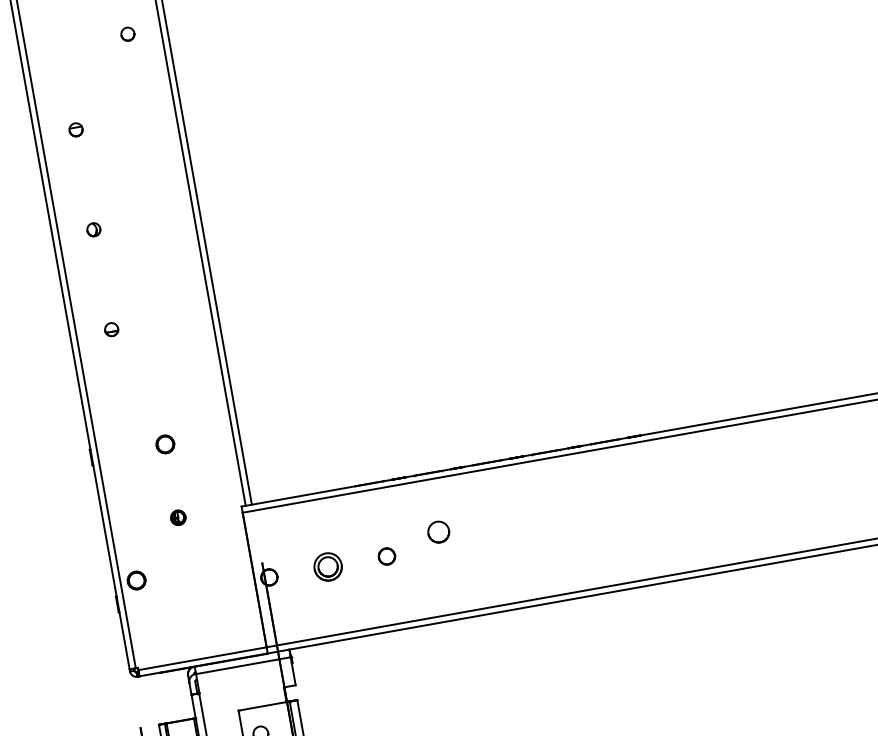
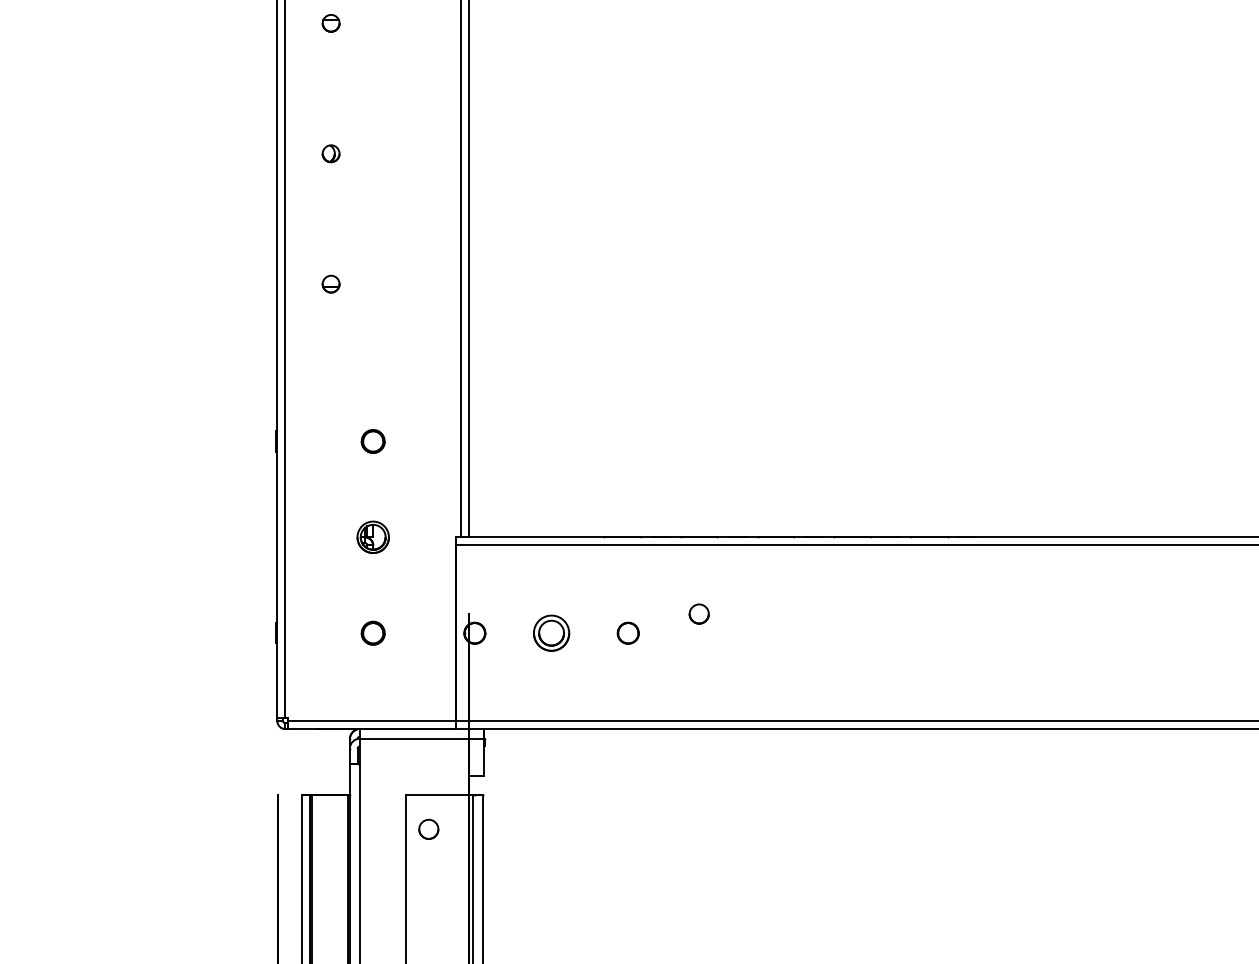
part: (177, 517) -> (372, 536), size x1.67
circle: (438, 531) -> (698, 613), size x0.71
part: (135, 580) -> (372, 632), moved

